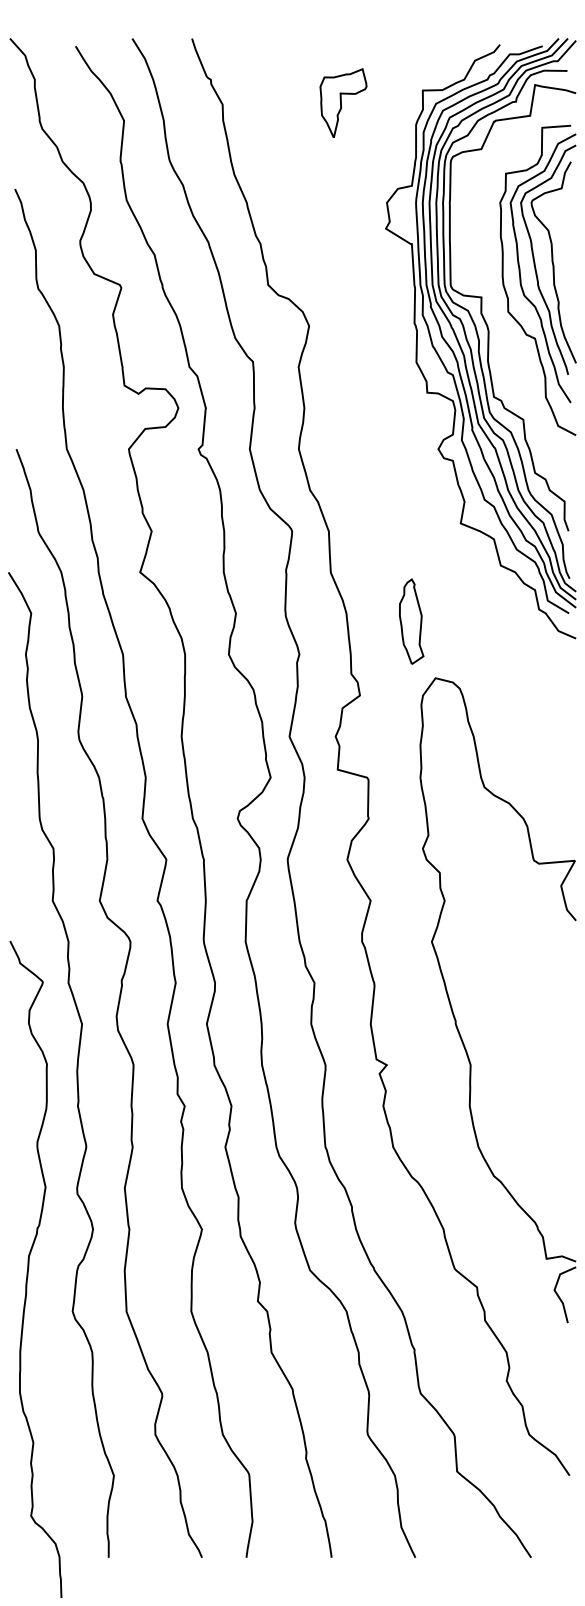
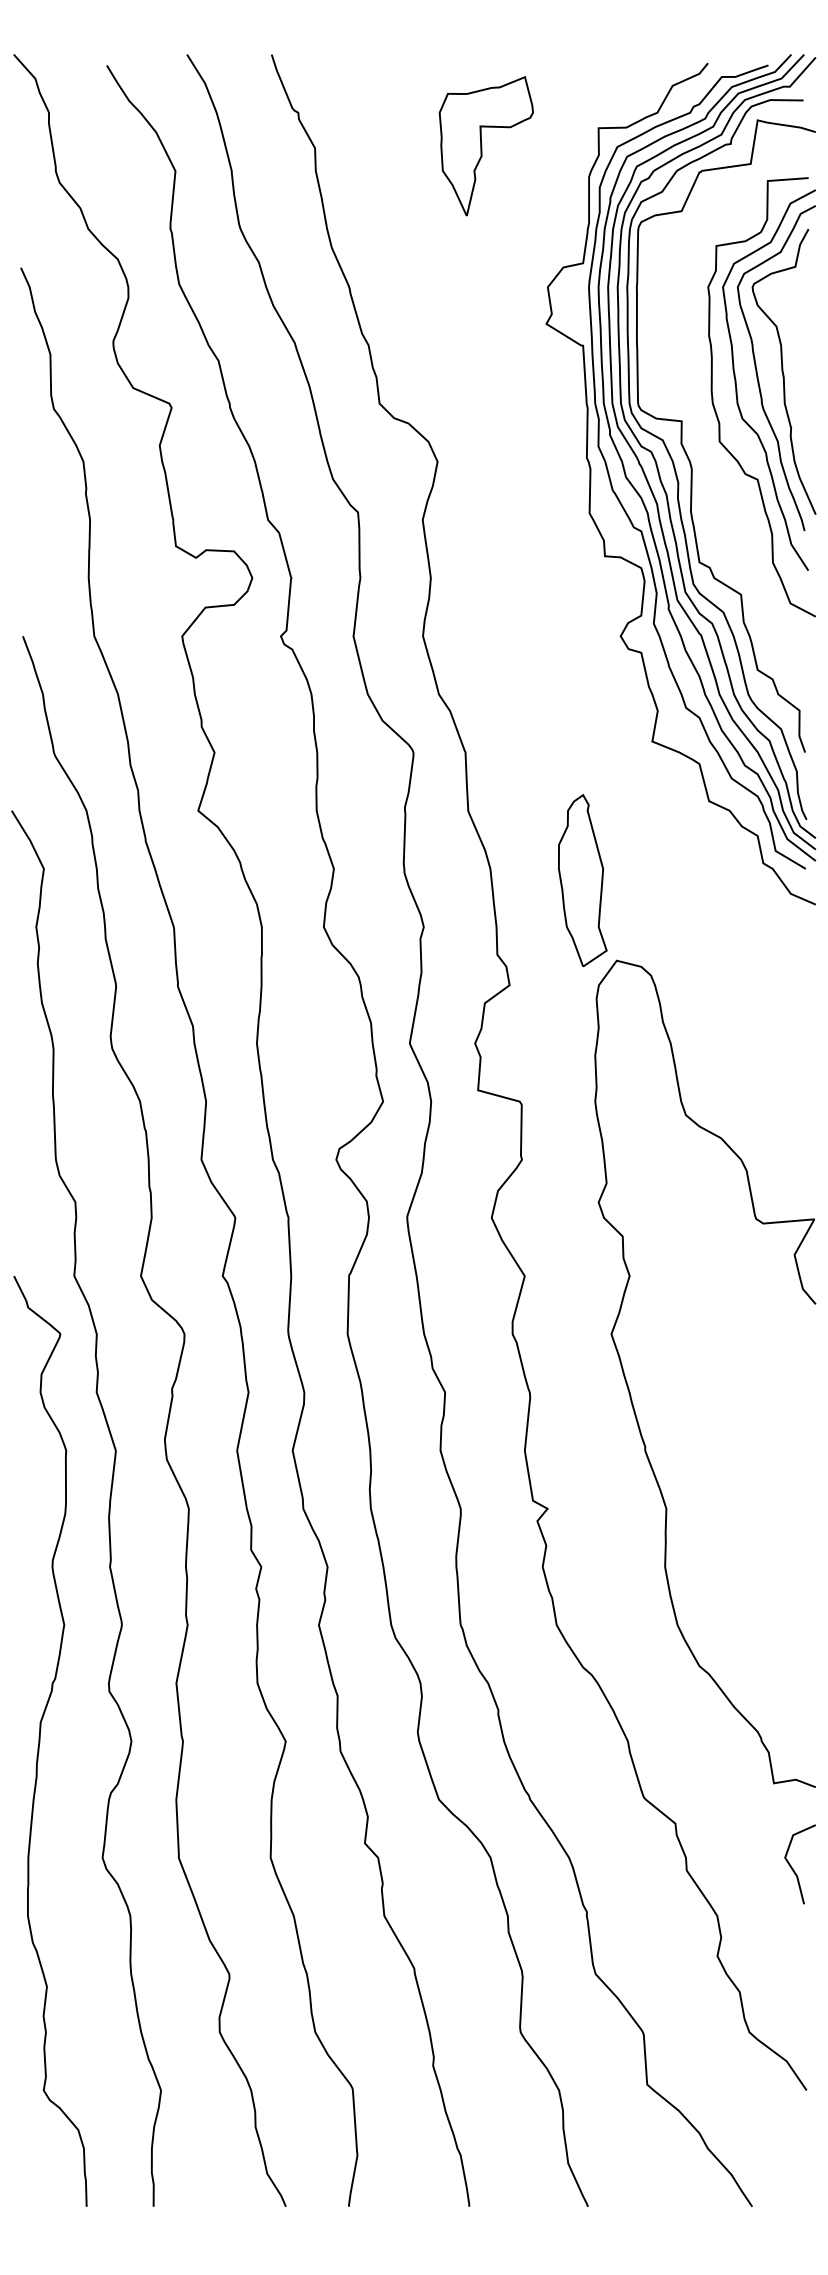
part: (342, 103) -> (485, 146), size x1.43
part: (411, 621) -> (582, 880), size x1.43
curve: (28, 1268) -> (40, 1740), moved
line: (560, 1297) -> (793, 1868), moved

